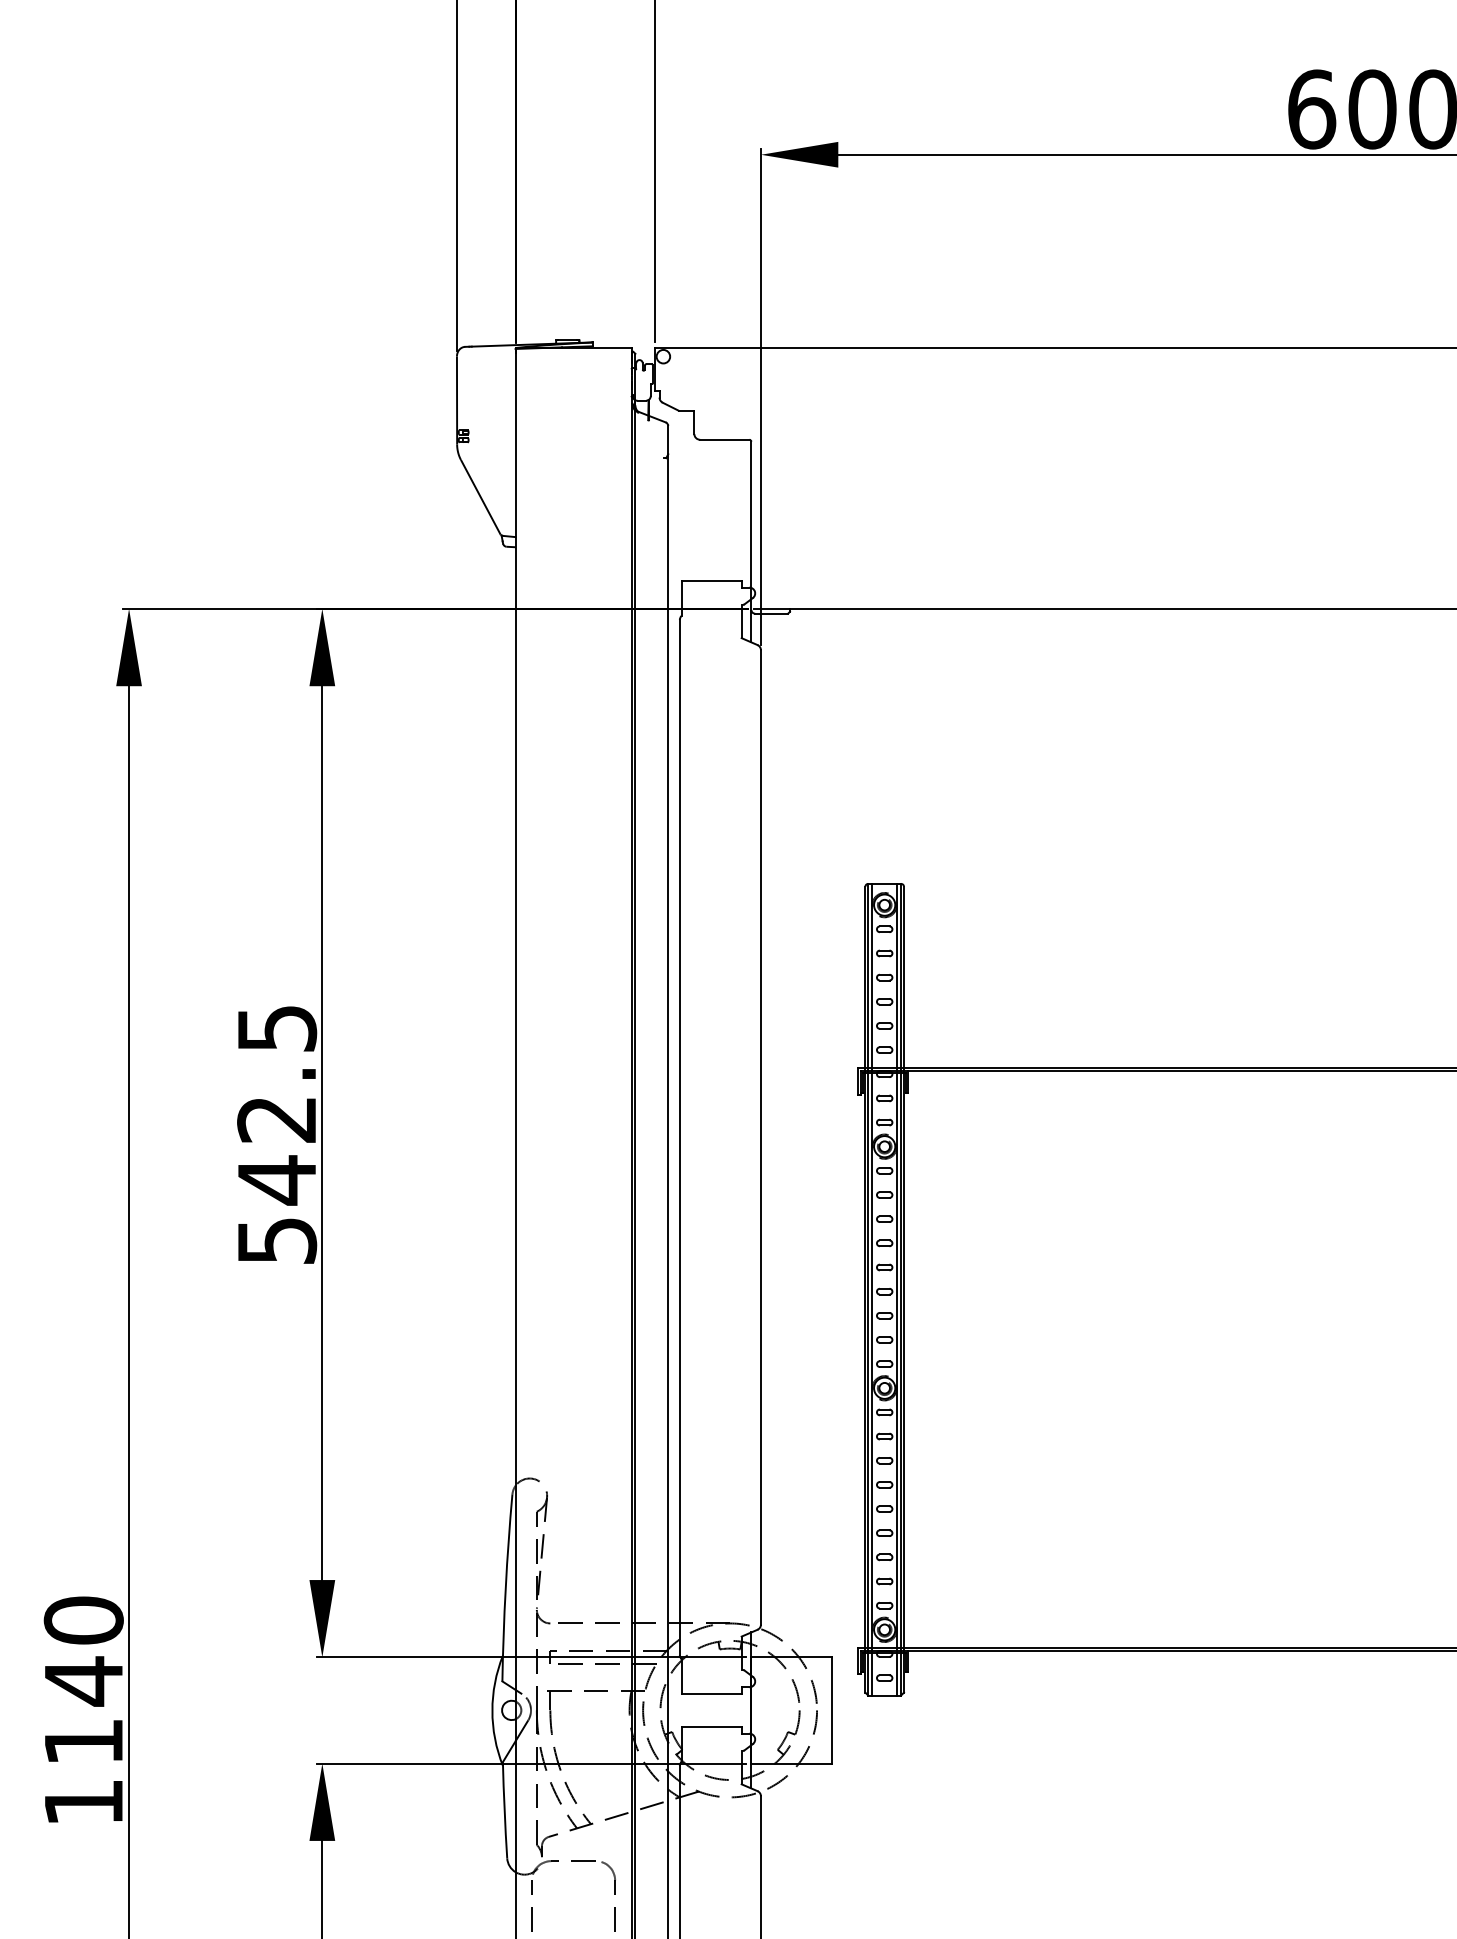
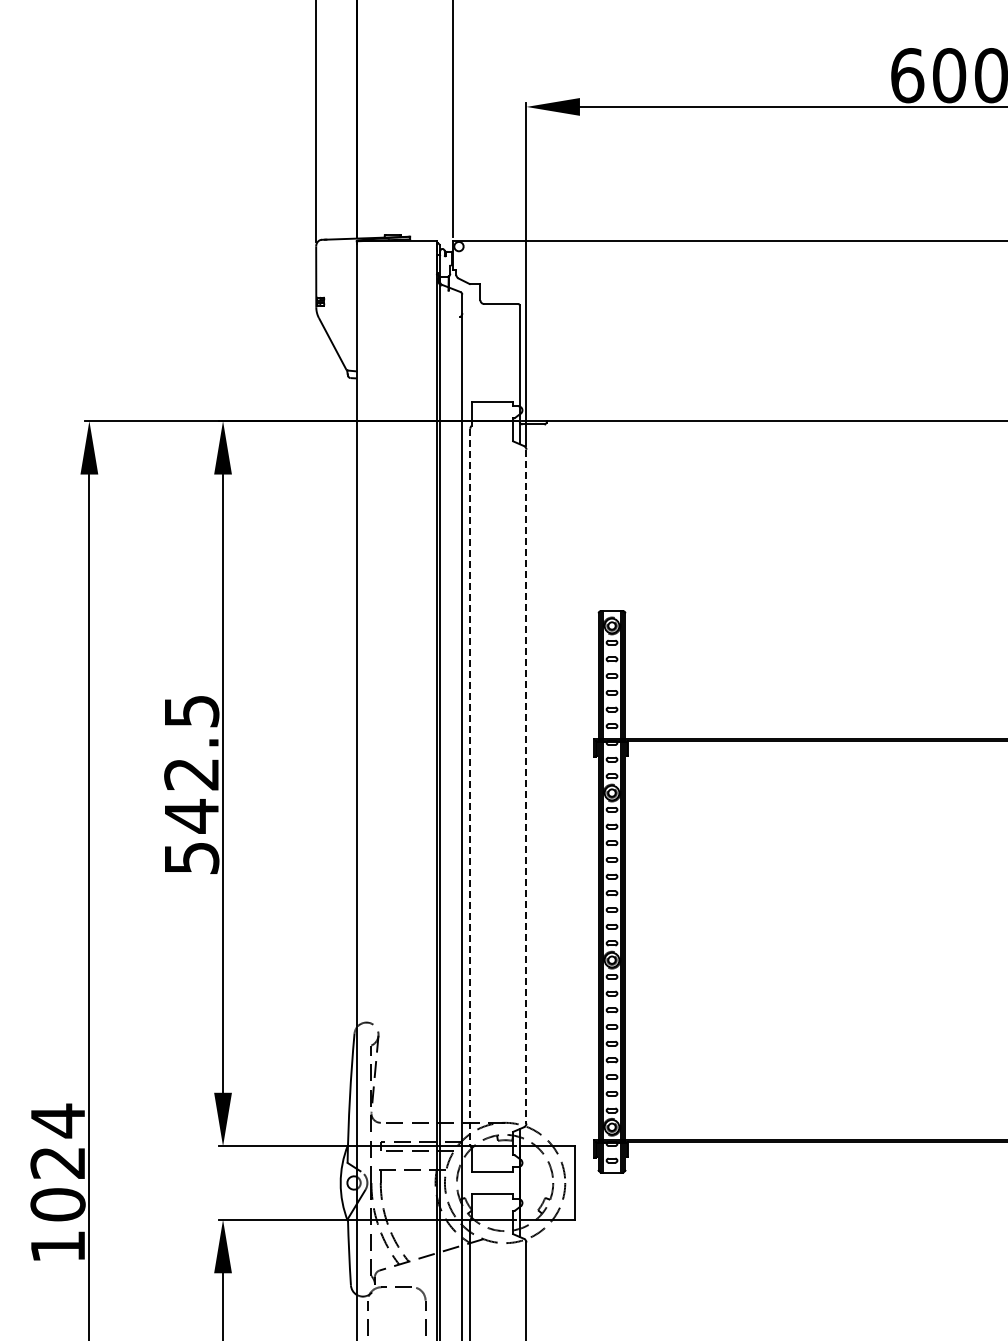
line: (680, 1137) -> (470, 786), solid -> dashed
line: (761, 1137) -> (526, 786), solid -> dashed
text: (82, 1680) -> (57, 1162), 1140 -> 1024

